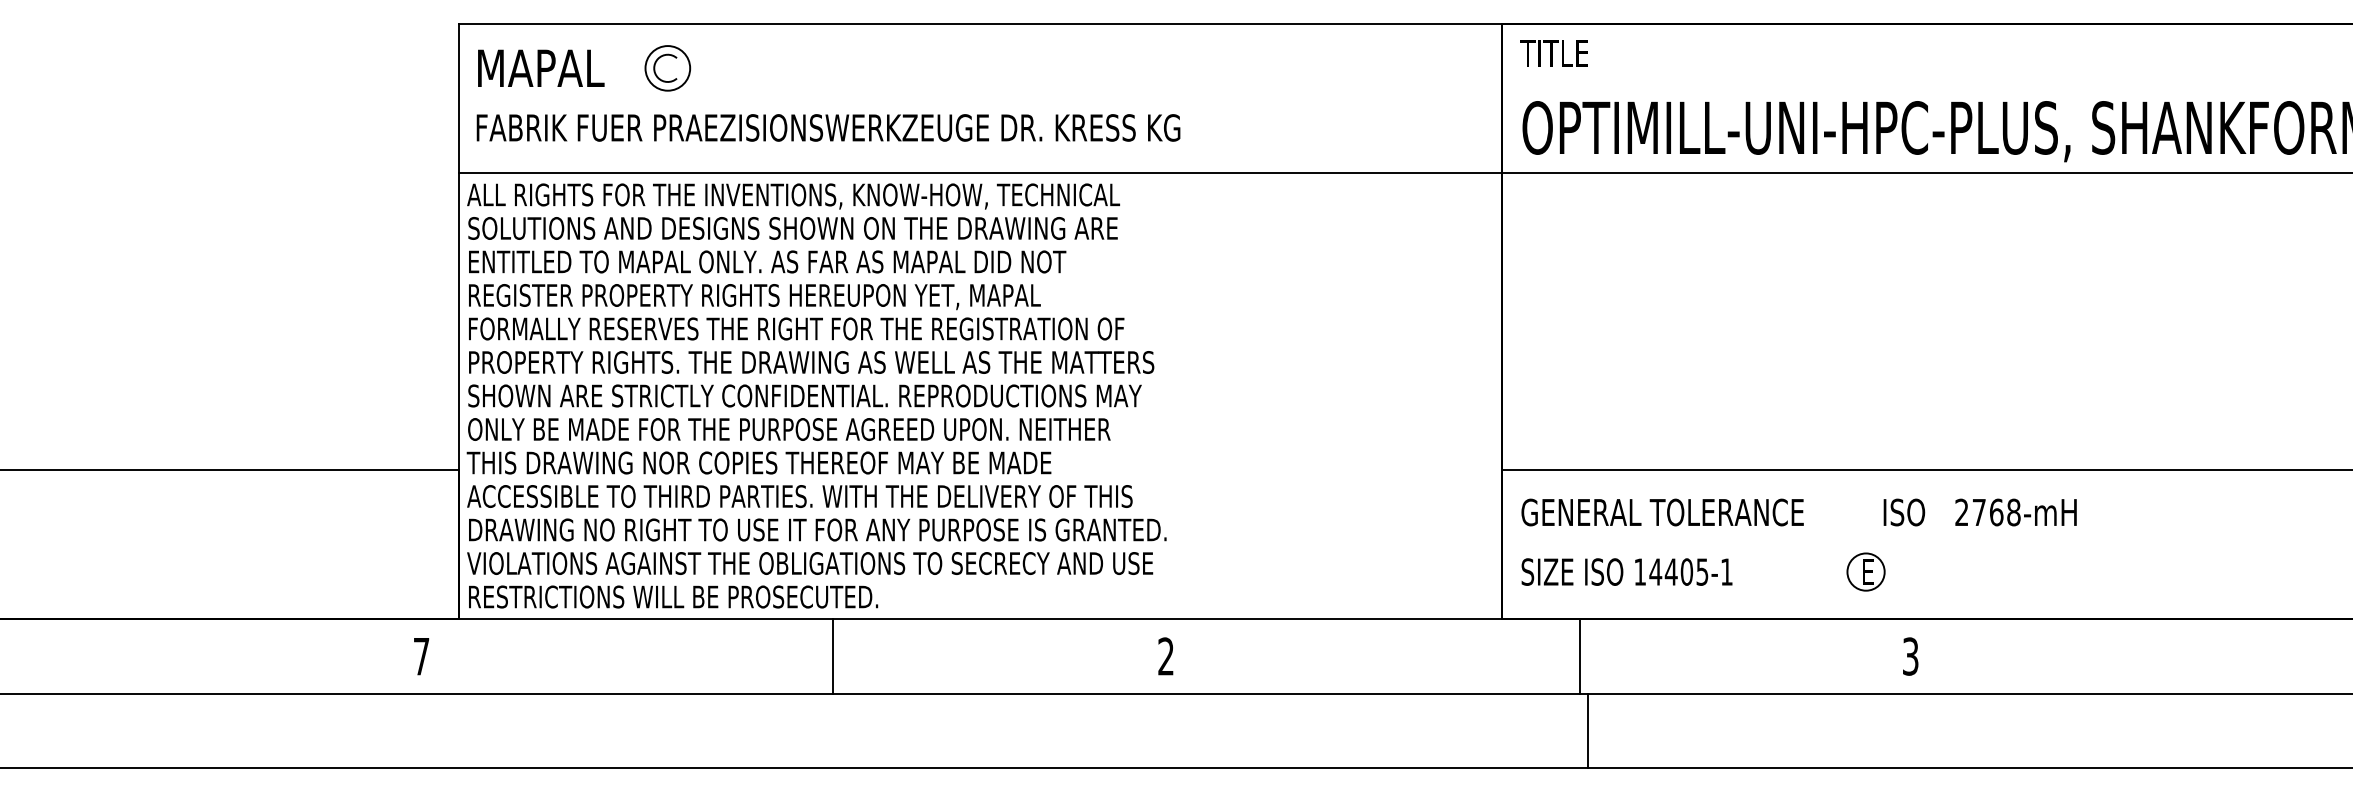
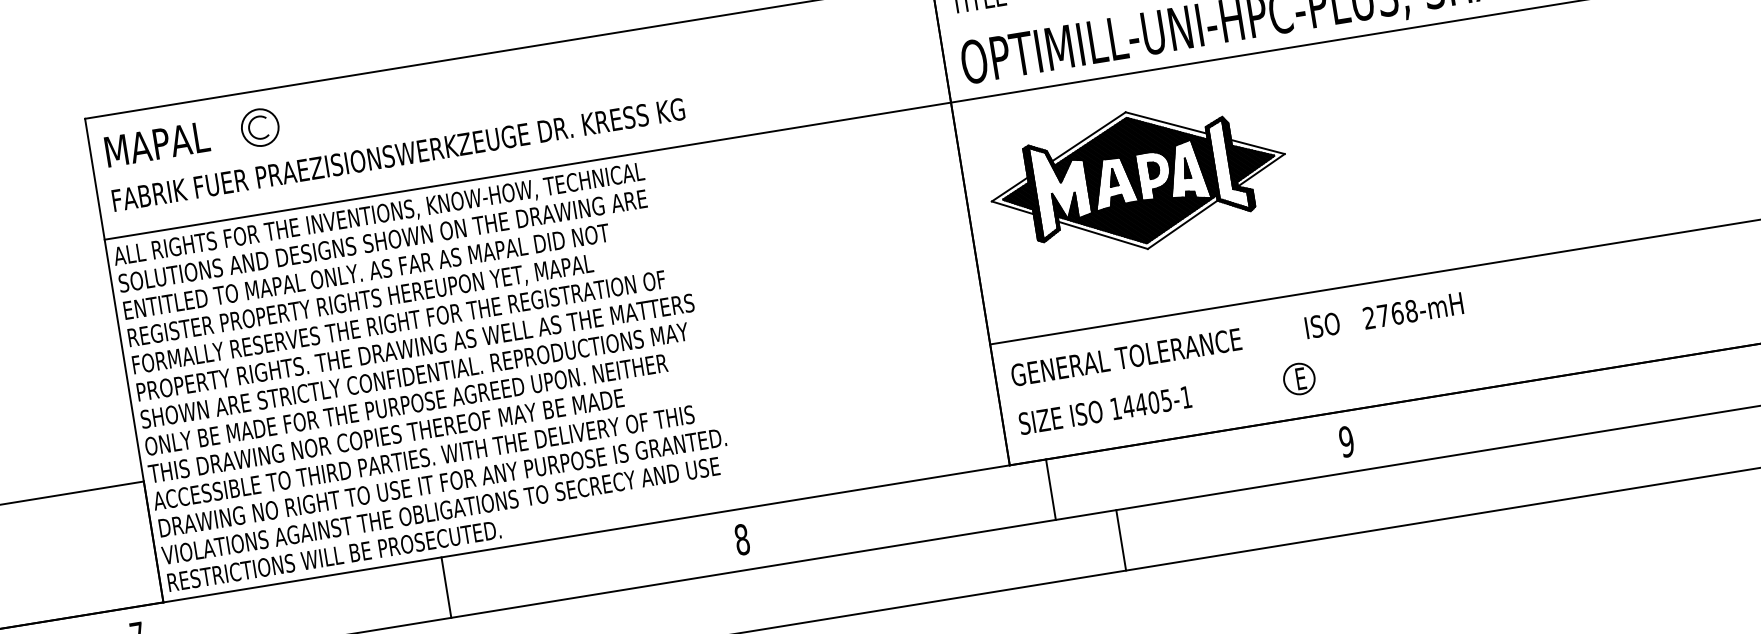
part: (1711, 302) -> (1138, 180), added
line: (832, 656) -> (446, 587), moved
text: (1166, 656) -> (742, 539), 2 -> 8
line: (1580, 656) -> (1050, 489), moved
text: (1910, 656) -> (1346, 441), 3 -> 9
line: (1587, 730) -> (1120, 539), moved

